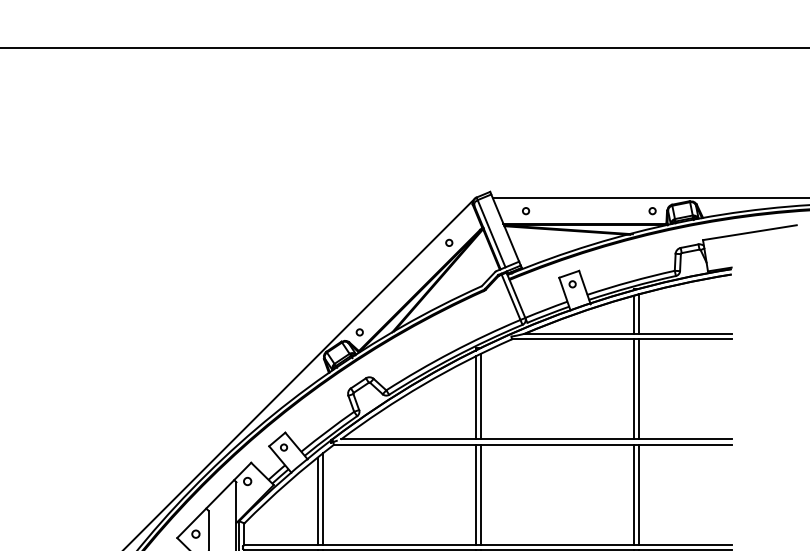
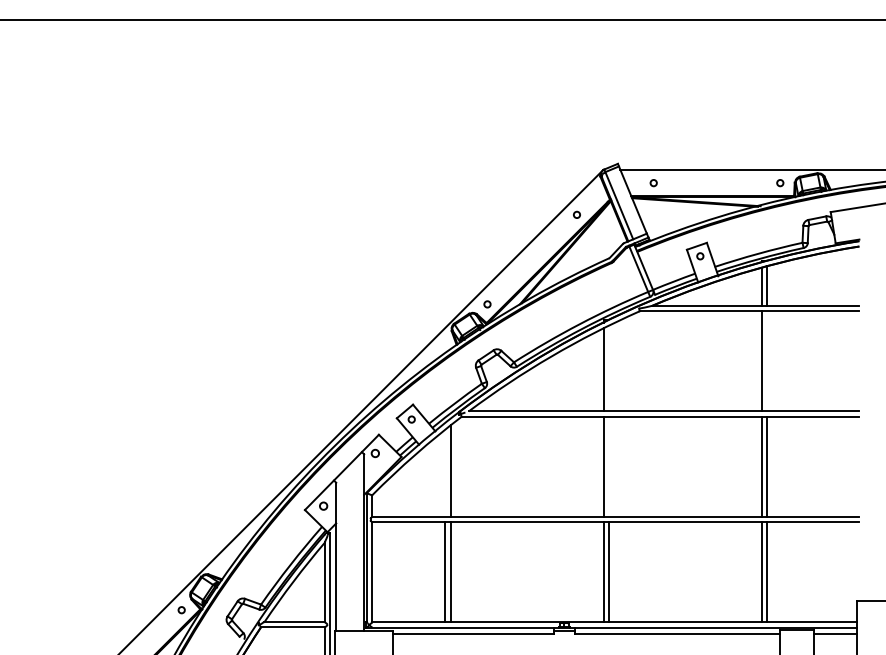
line: (639, 389) -> (767, 361), removed
line: (480, 396) -> (608, 368), removed
line: (480, 494) -> (608, 466), removed
line: (317, 500) -> (445, 472), removed

